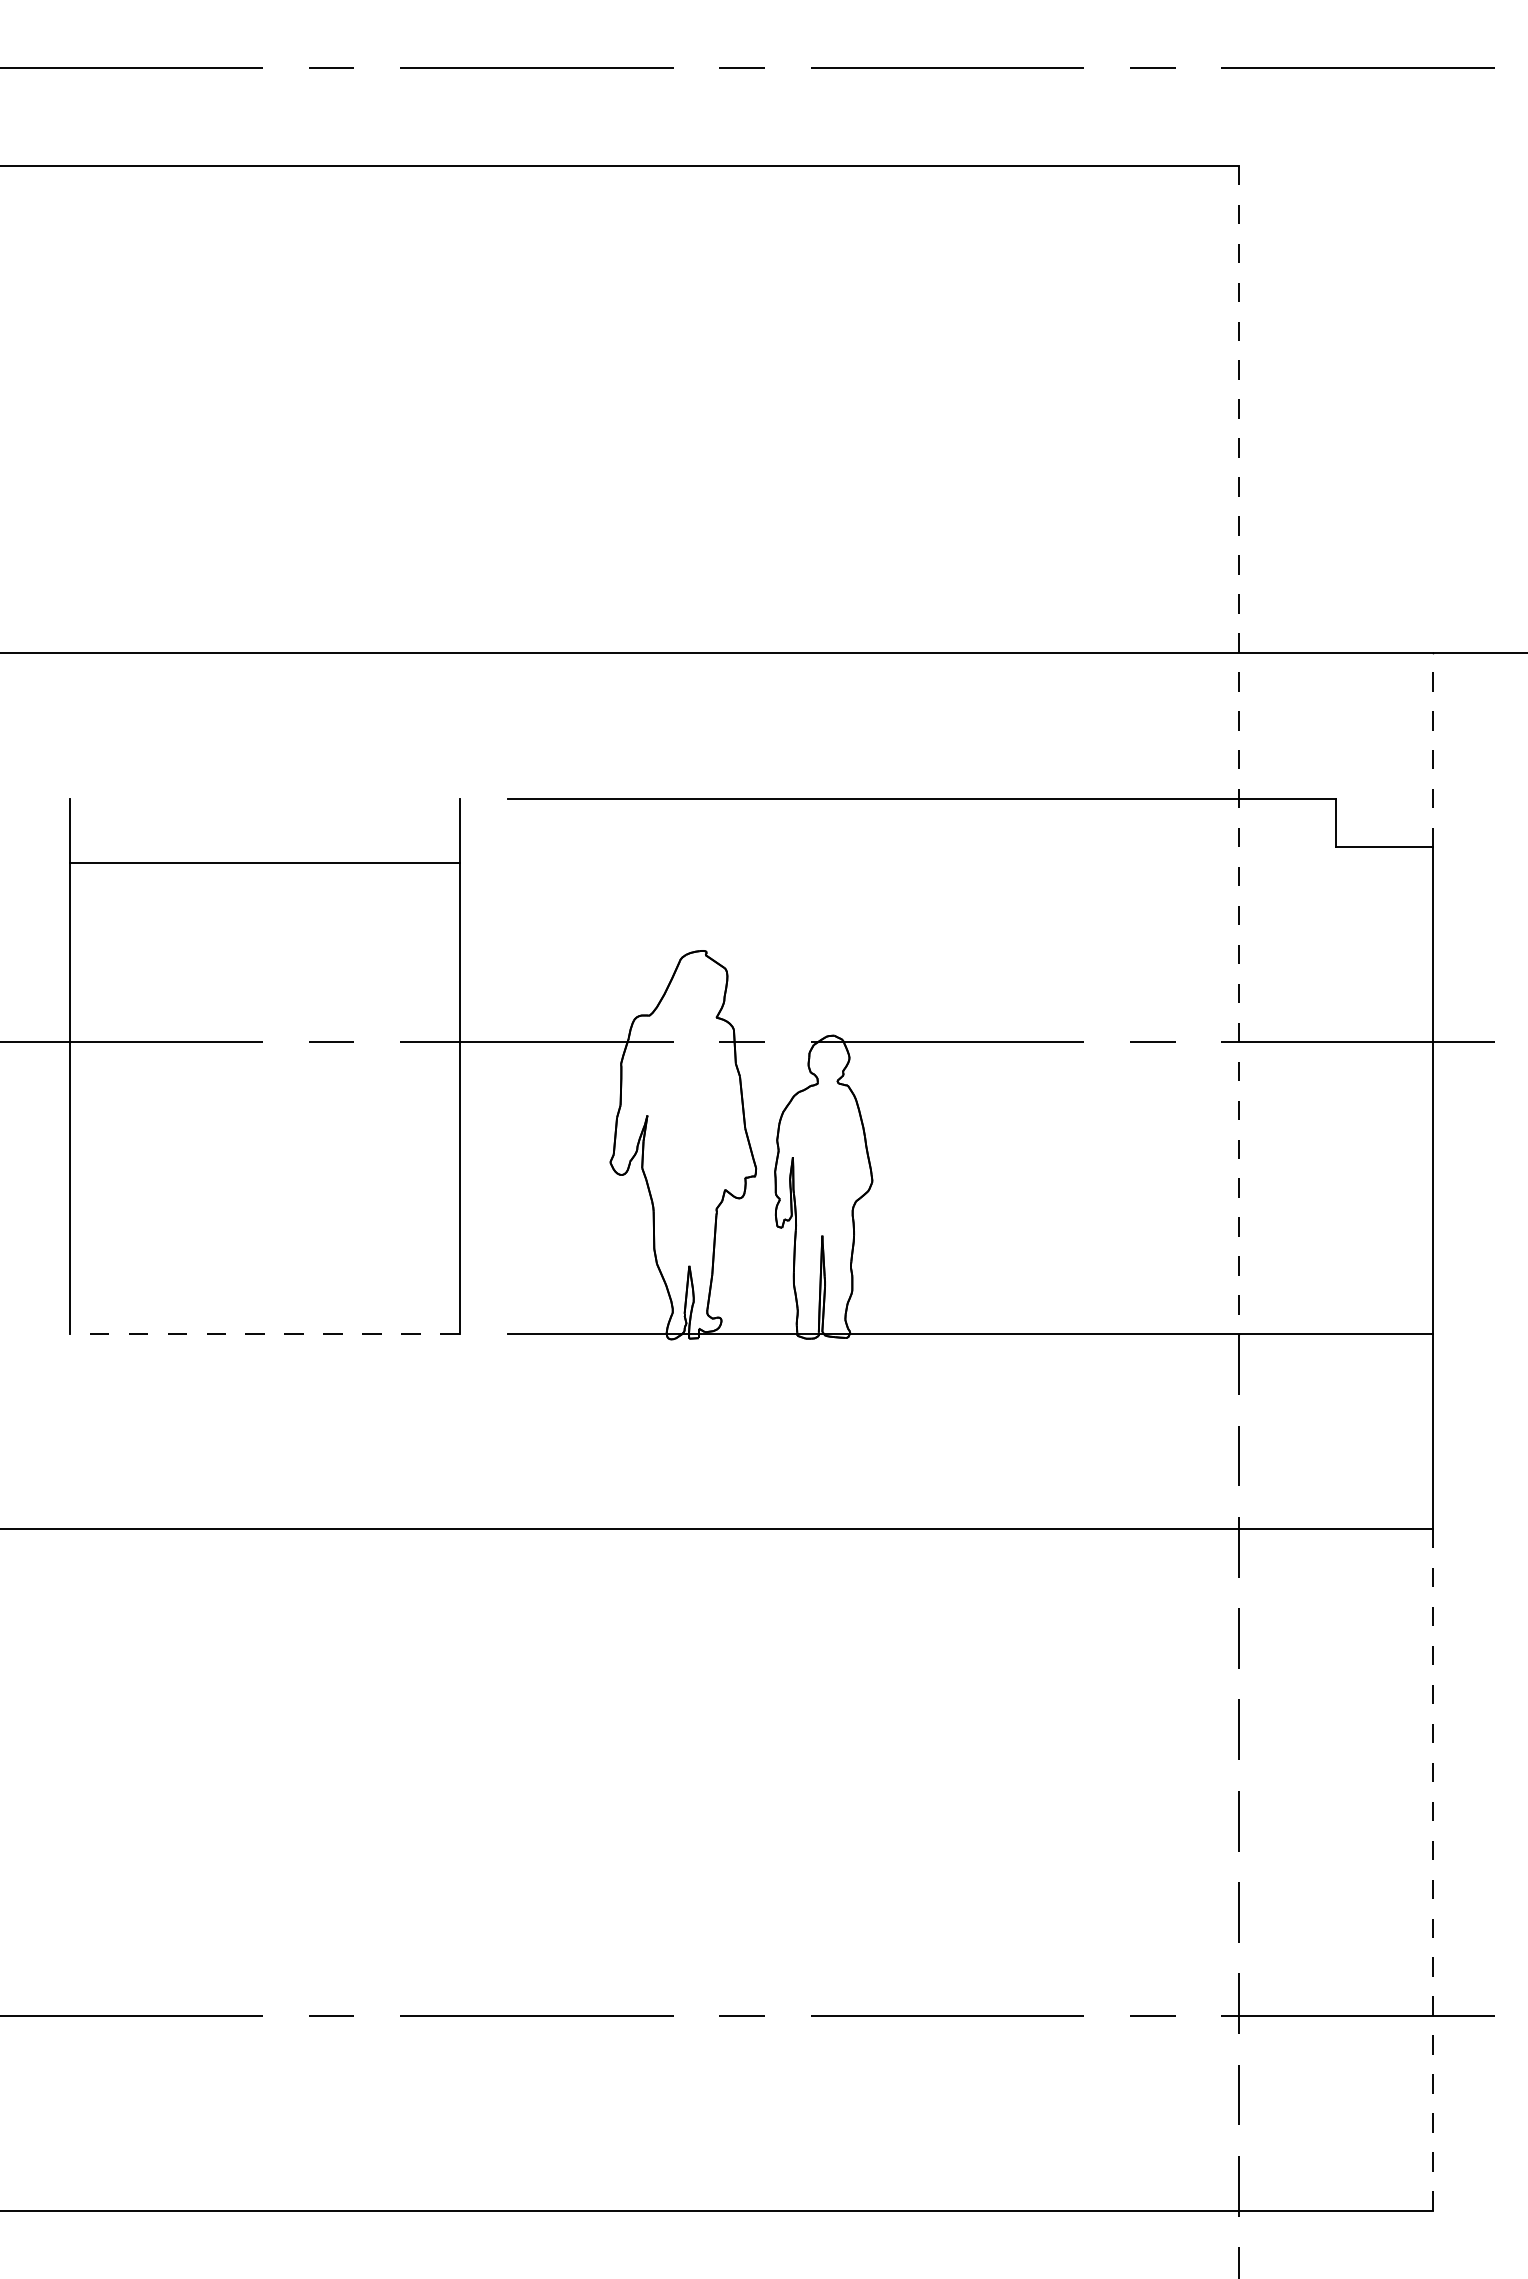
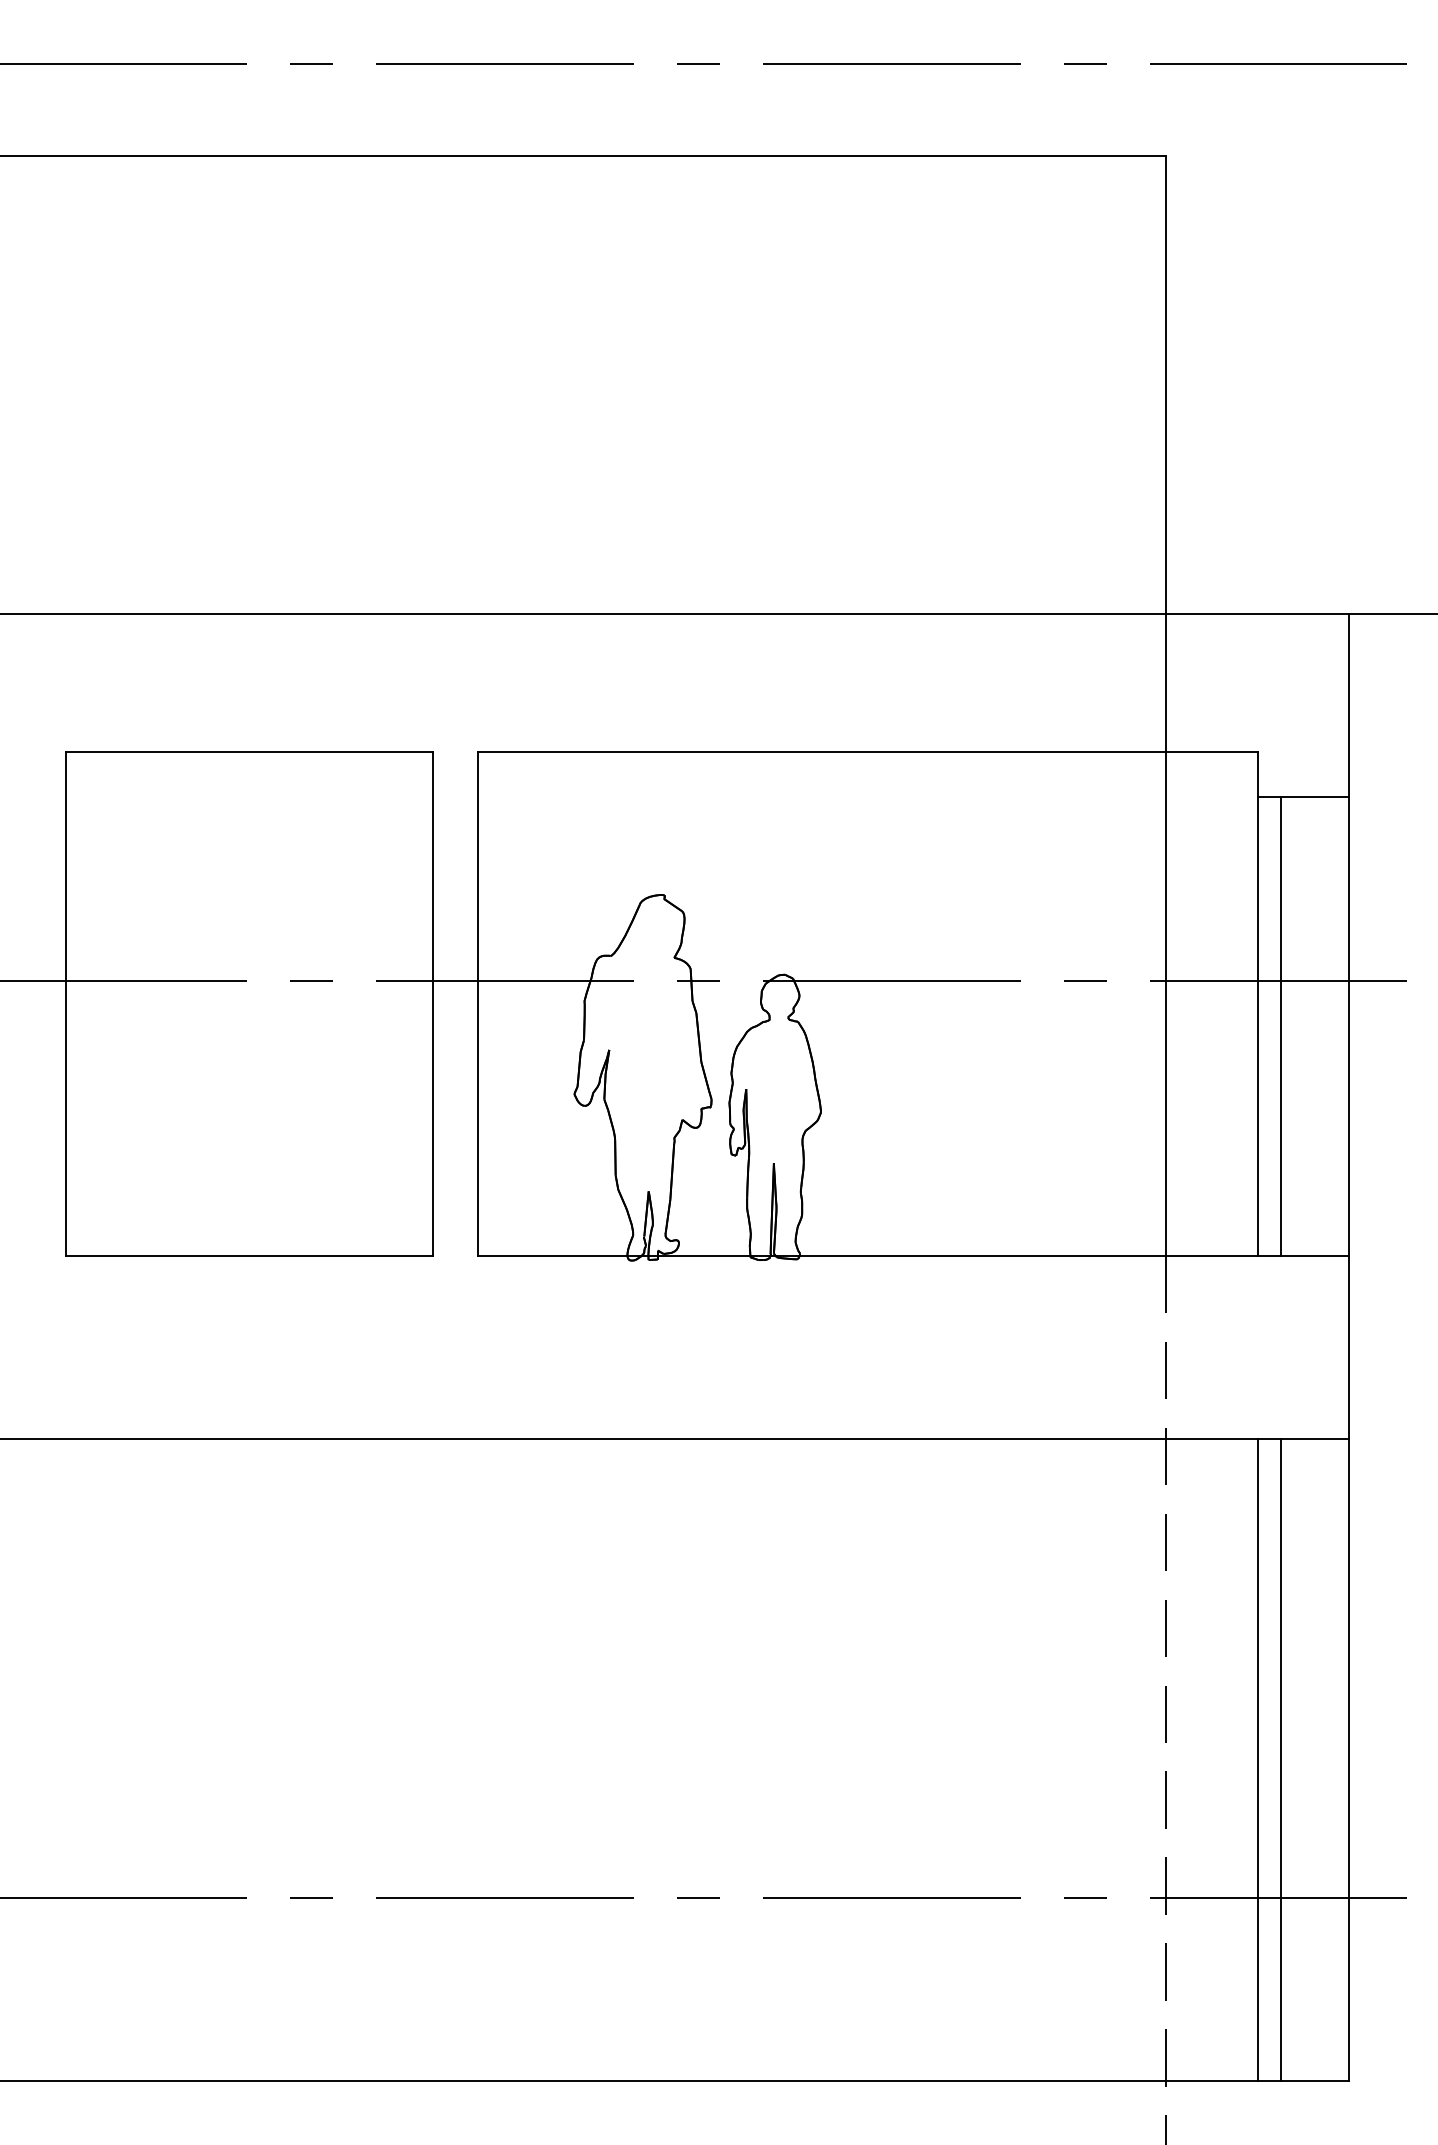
line: (1433, 749) -> (1349, 705), dashed -> solid
line: (1238, 750) -> (1165, 706), dashed -> solid
line: (264, 862) -> (248, 751), moved
line: (508, 1066) -> (478, 1003), added
line: (1336, 1090) -> (1257, 1026), added
line: (1360, 1090) -> (1280, 1026), added
line: (264, 1334) -> (248, 1256), dashed -> solid
line: (1336, 1869) -> (1257, 1759), added
line: (1360, 1869) -> (1280, 1759), added
line: (1433, 1869) -> (1349, 1759), dashed -> solid

